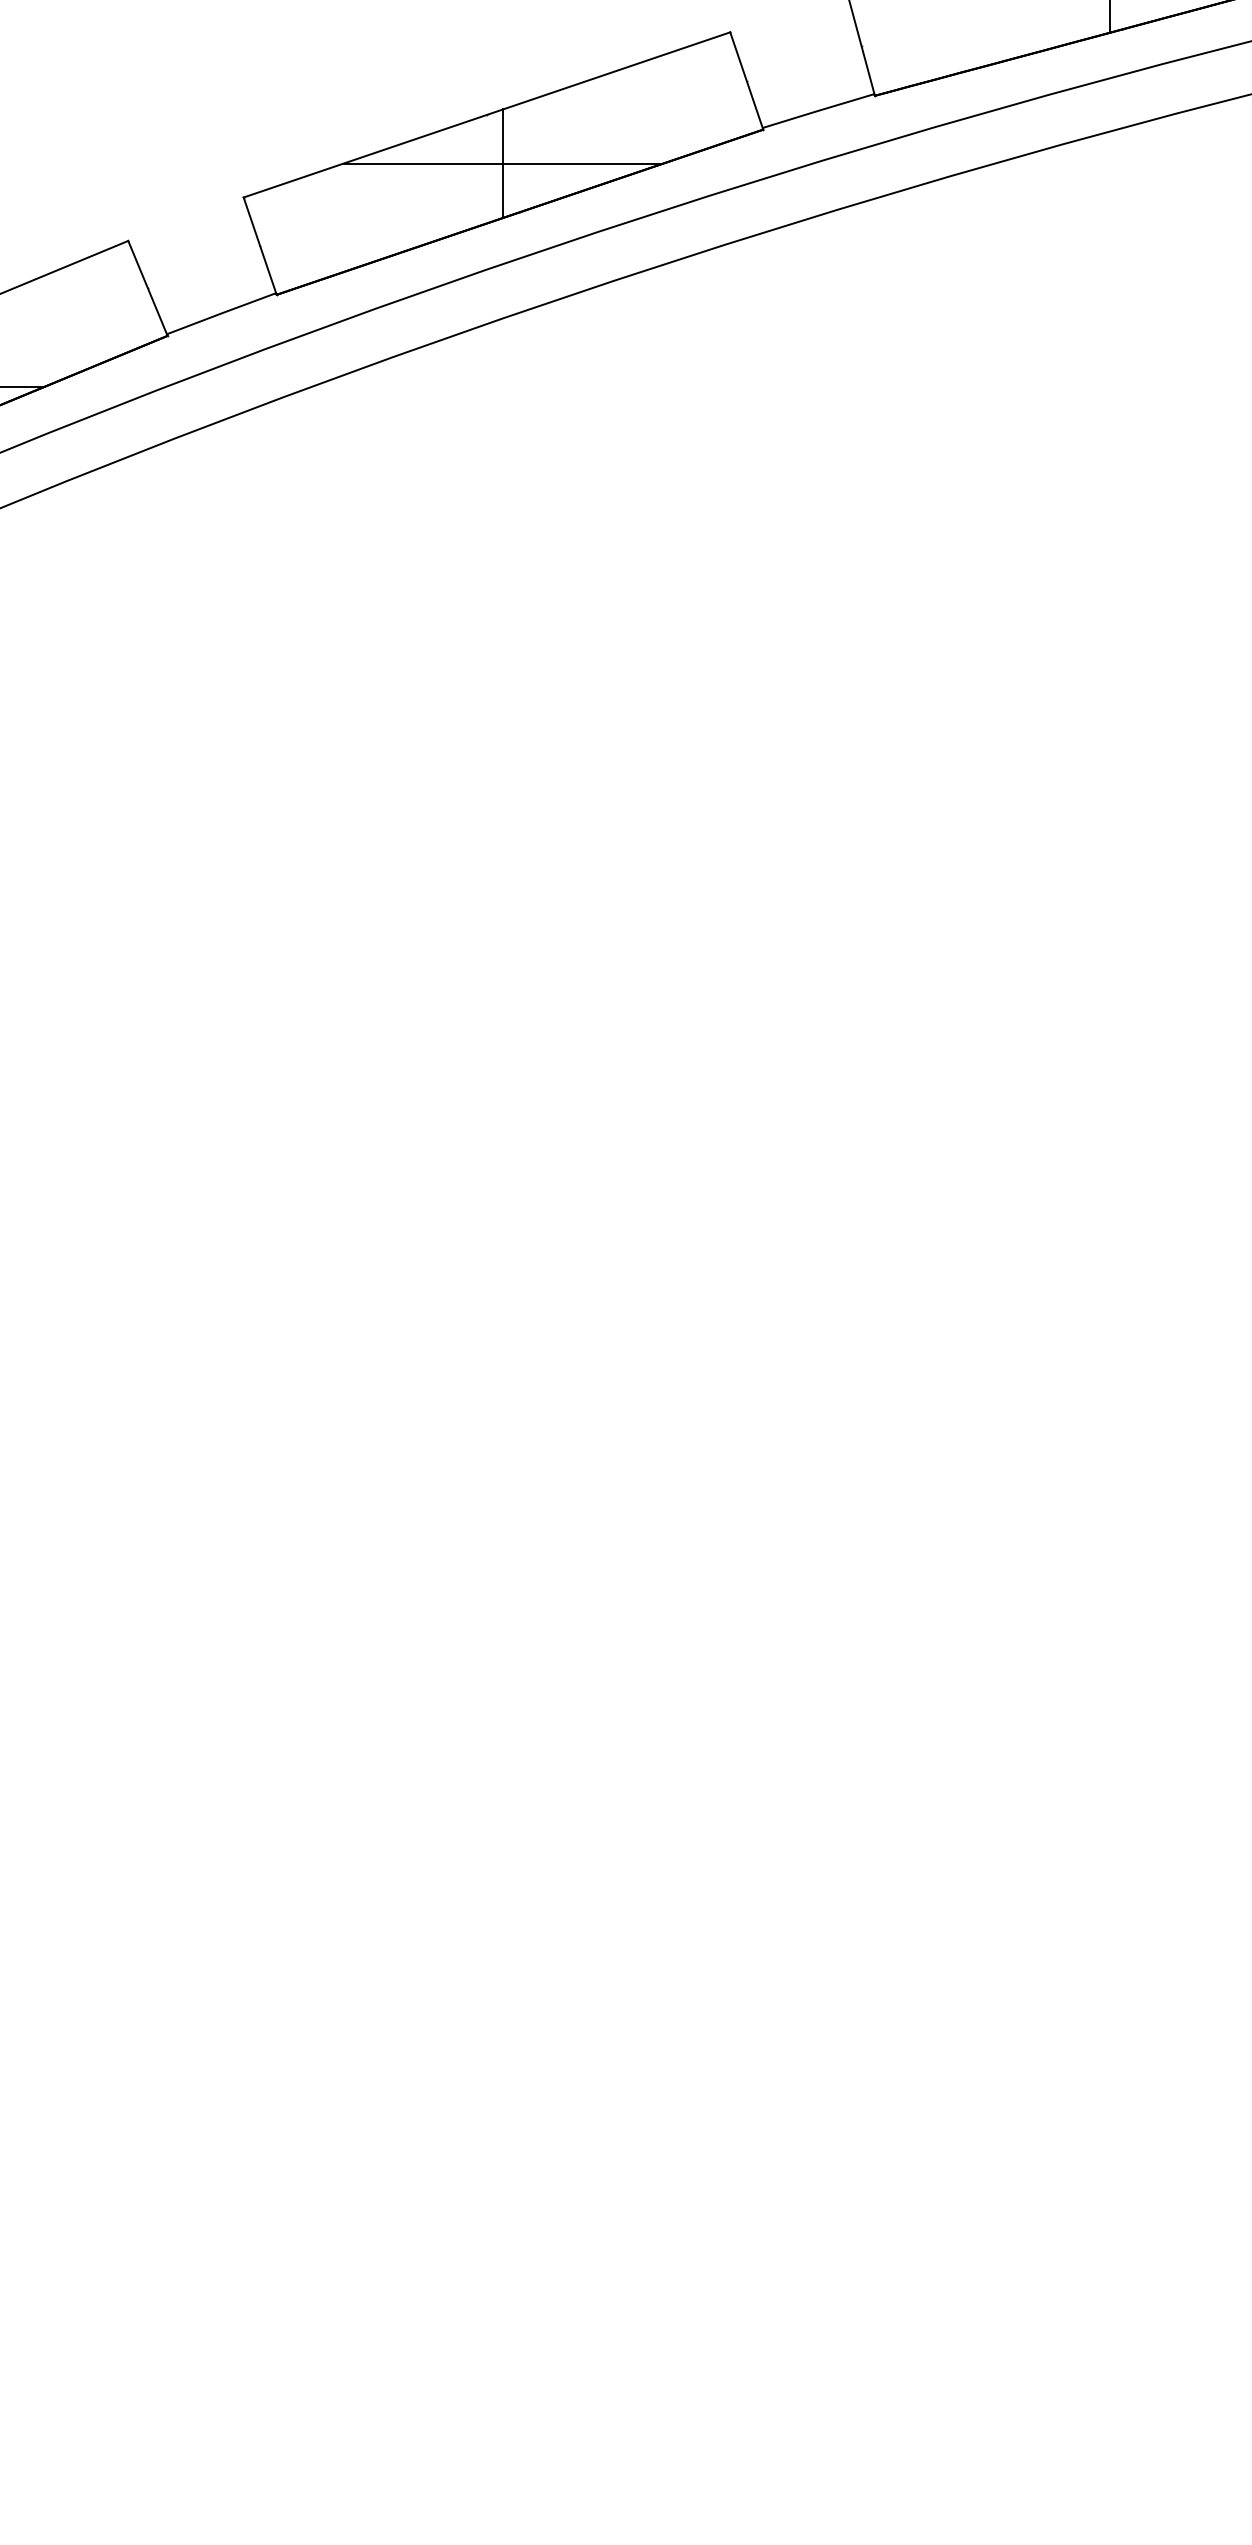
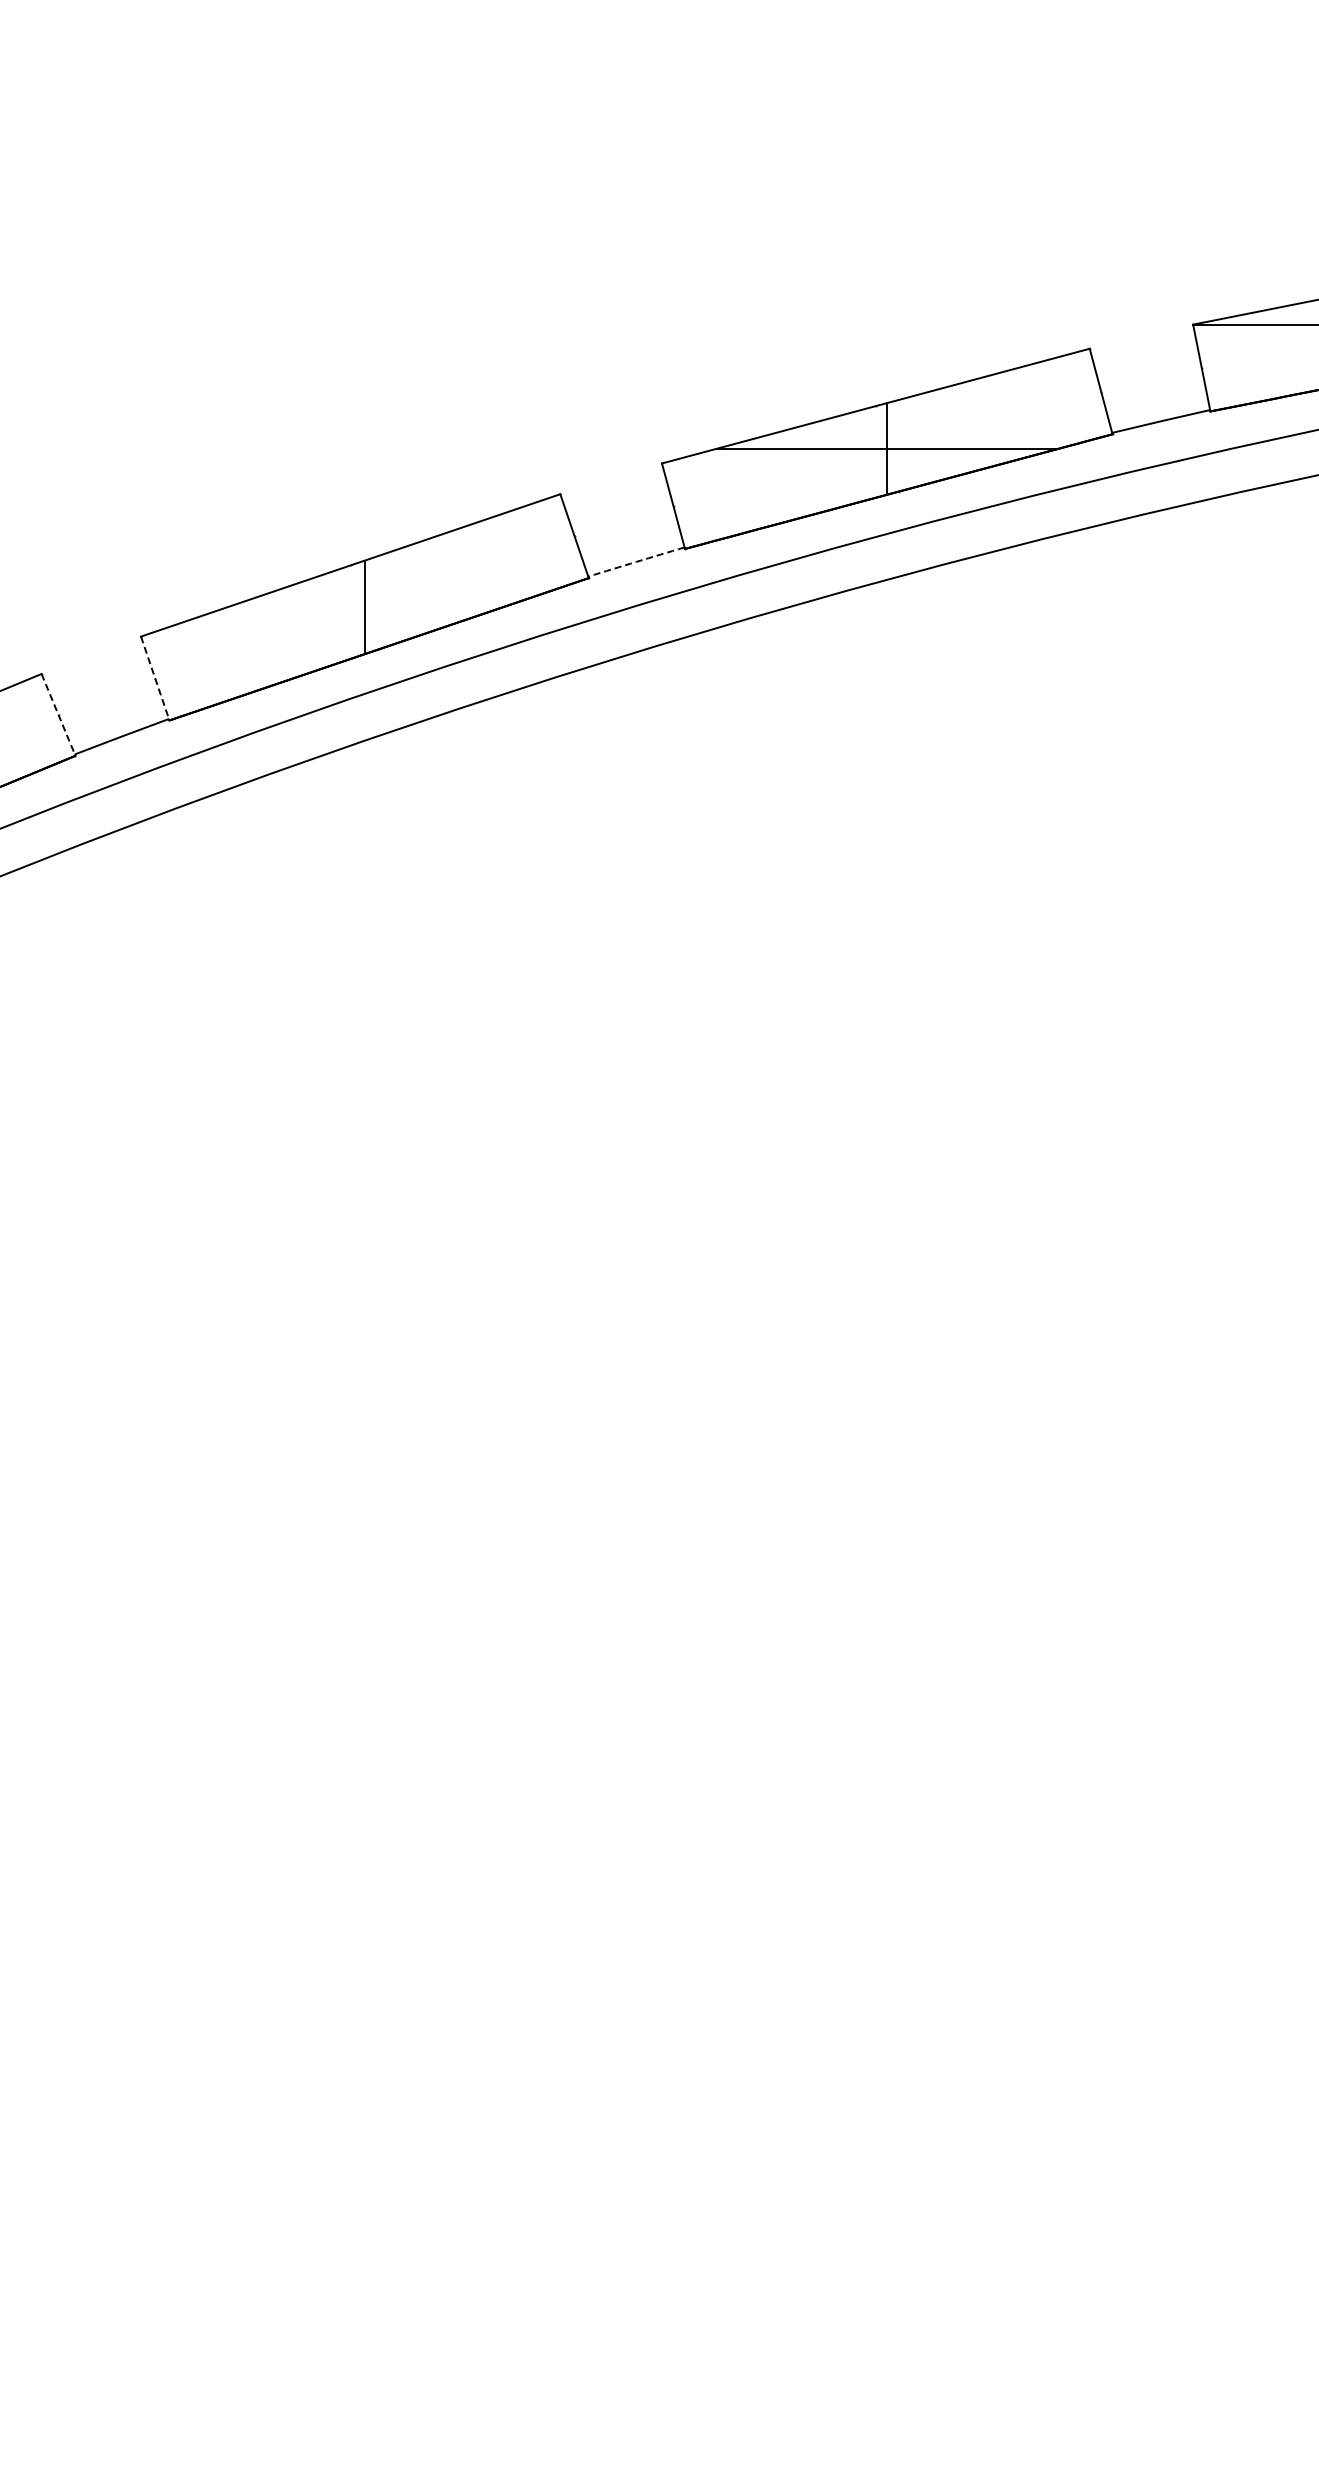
arc: (818, 110) -> (636, 561), solid -> dashed
line: (503, 163) -> (364, 607), removed
line: (260, 246) -> (155, 678), solid -> dashed
line: (147, 289) -> (58, 715), solid -> dashed

